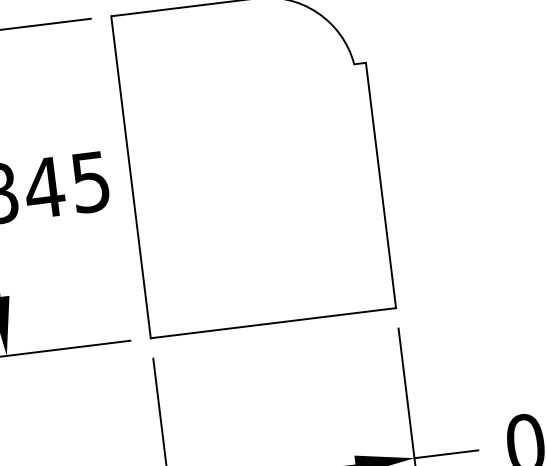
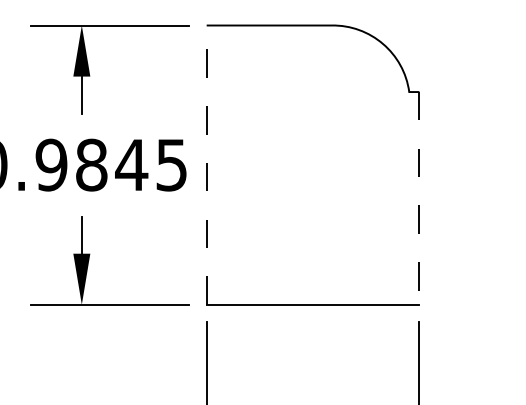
line: (130, 177) -> (206, 165), solid -> dashed
line: (381, 185) -> (419, 198), solid -> dashed

